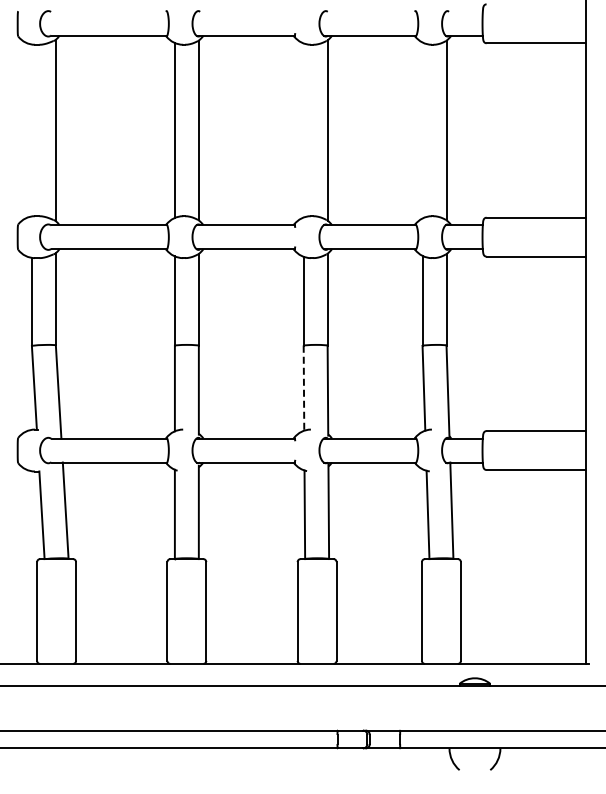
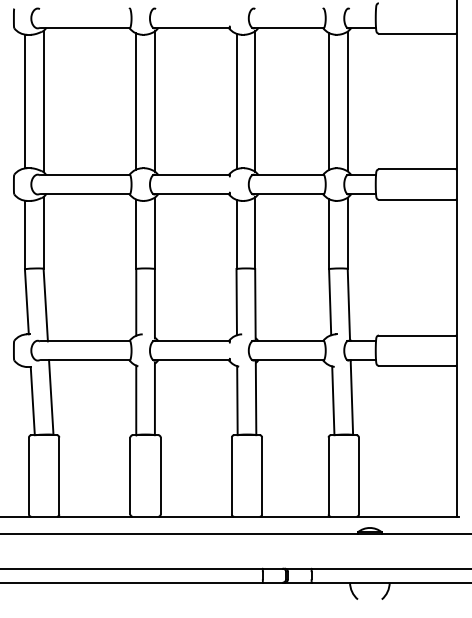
line: (31, 130) -> (24, 101), added
line: (303, 130) -> (236, 101), added
line: (422, 130) -> (329, 101), added
line: (303, 388) -> (236, 302), dashed -> solid

